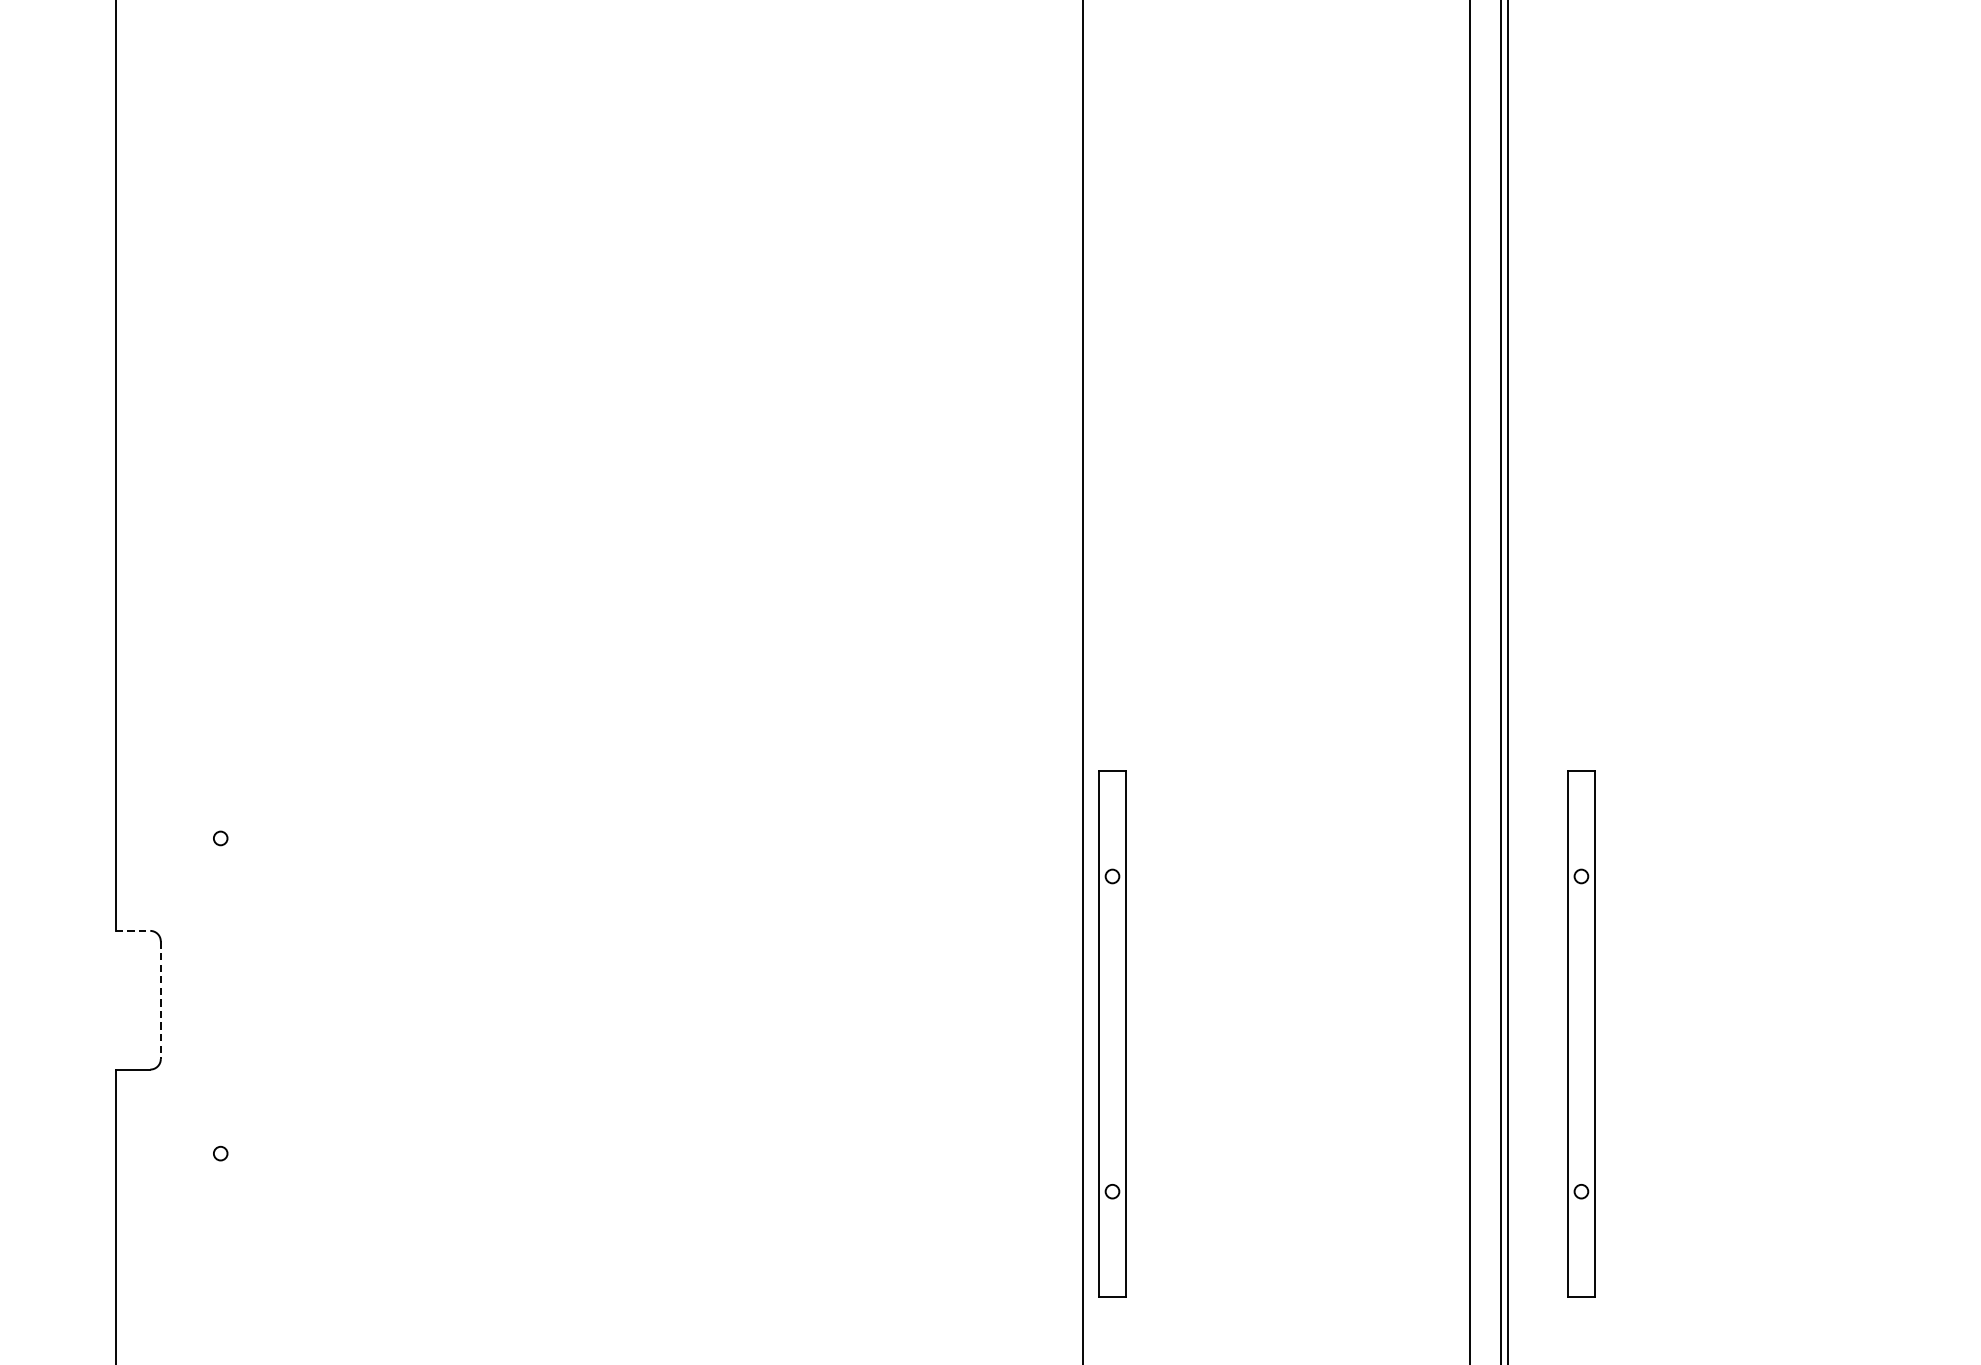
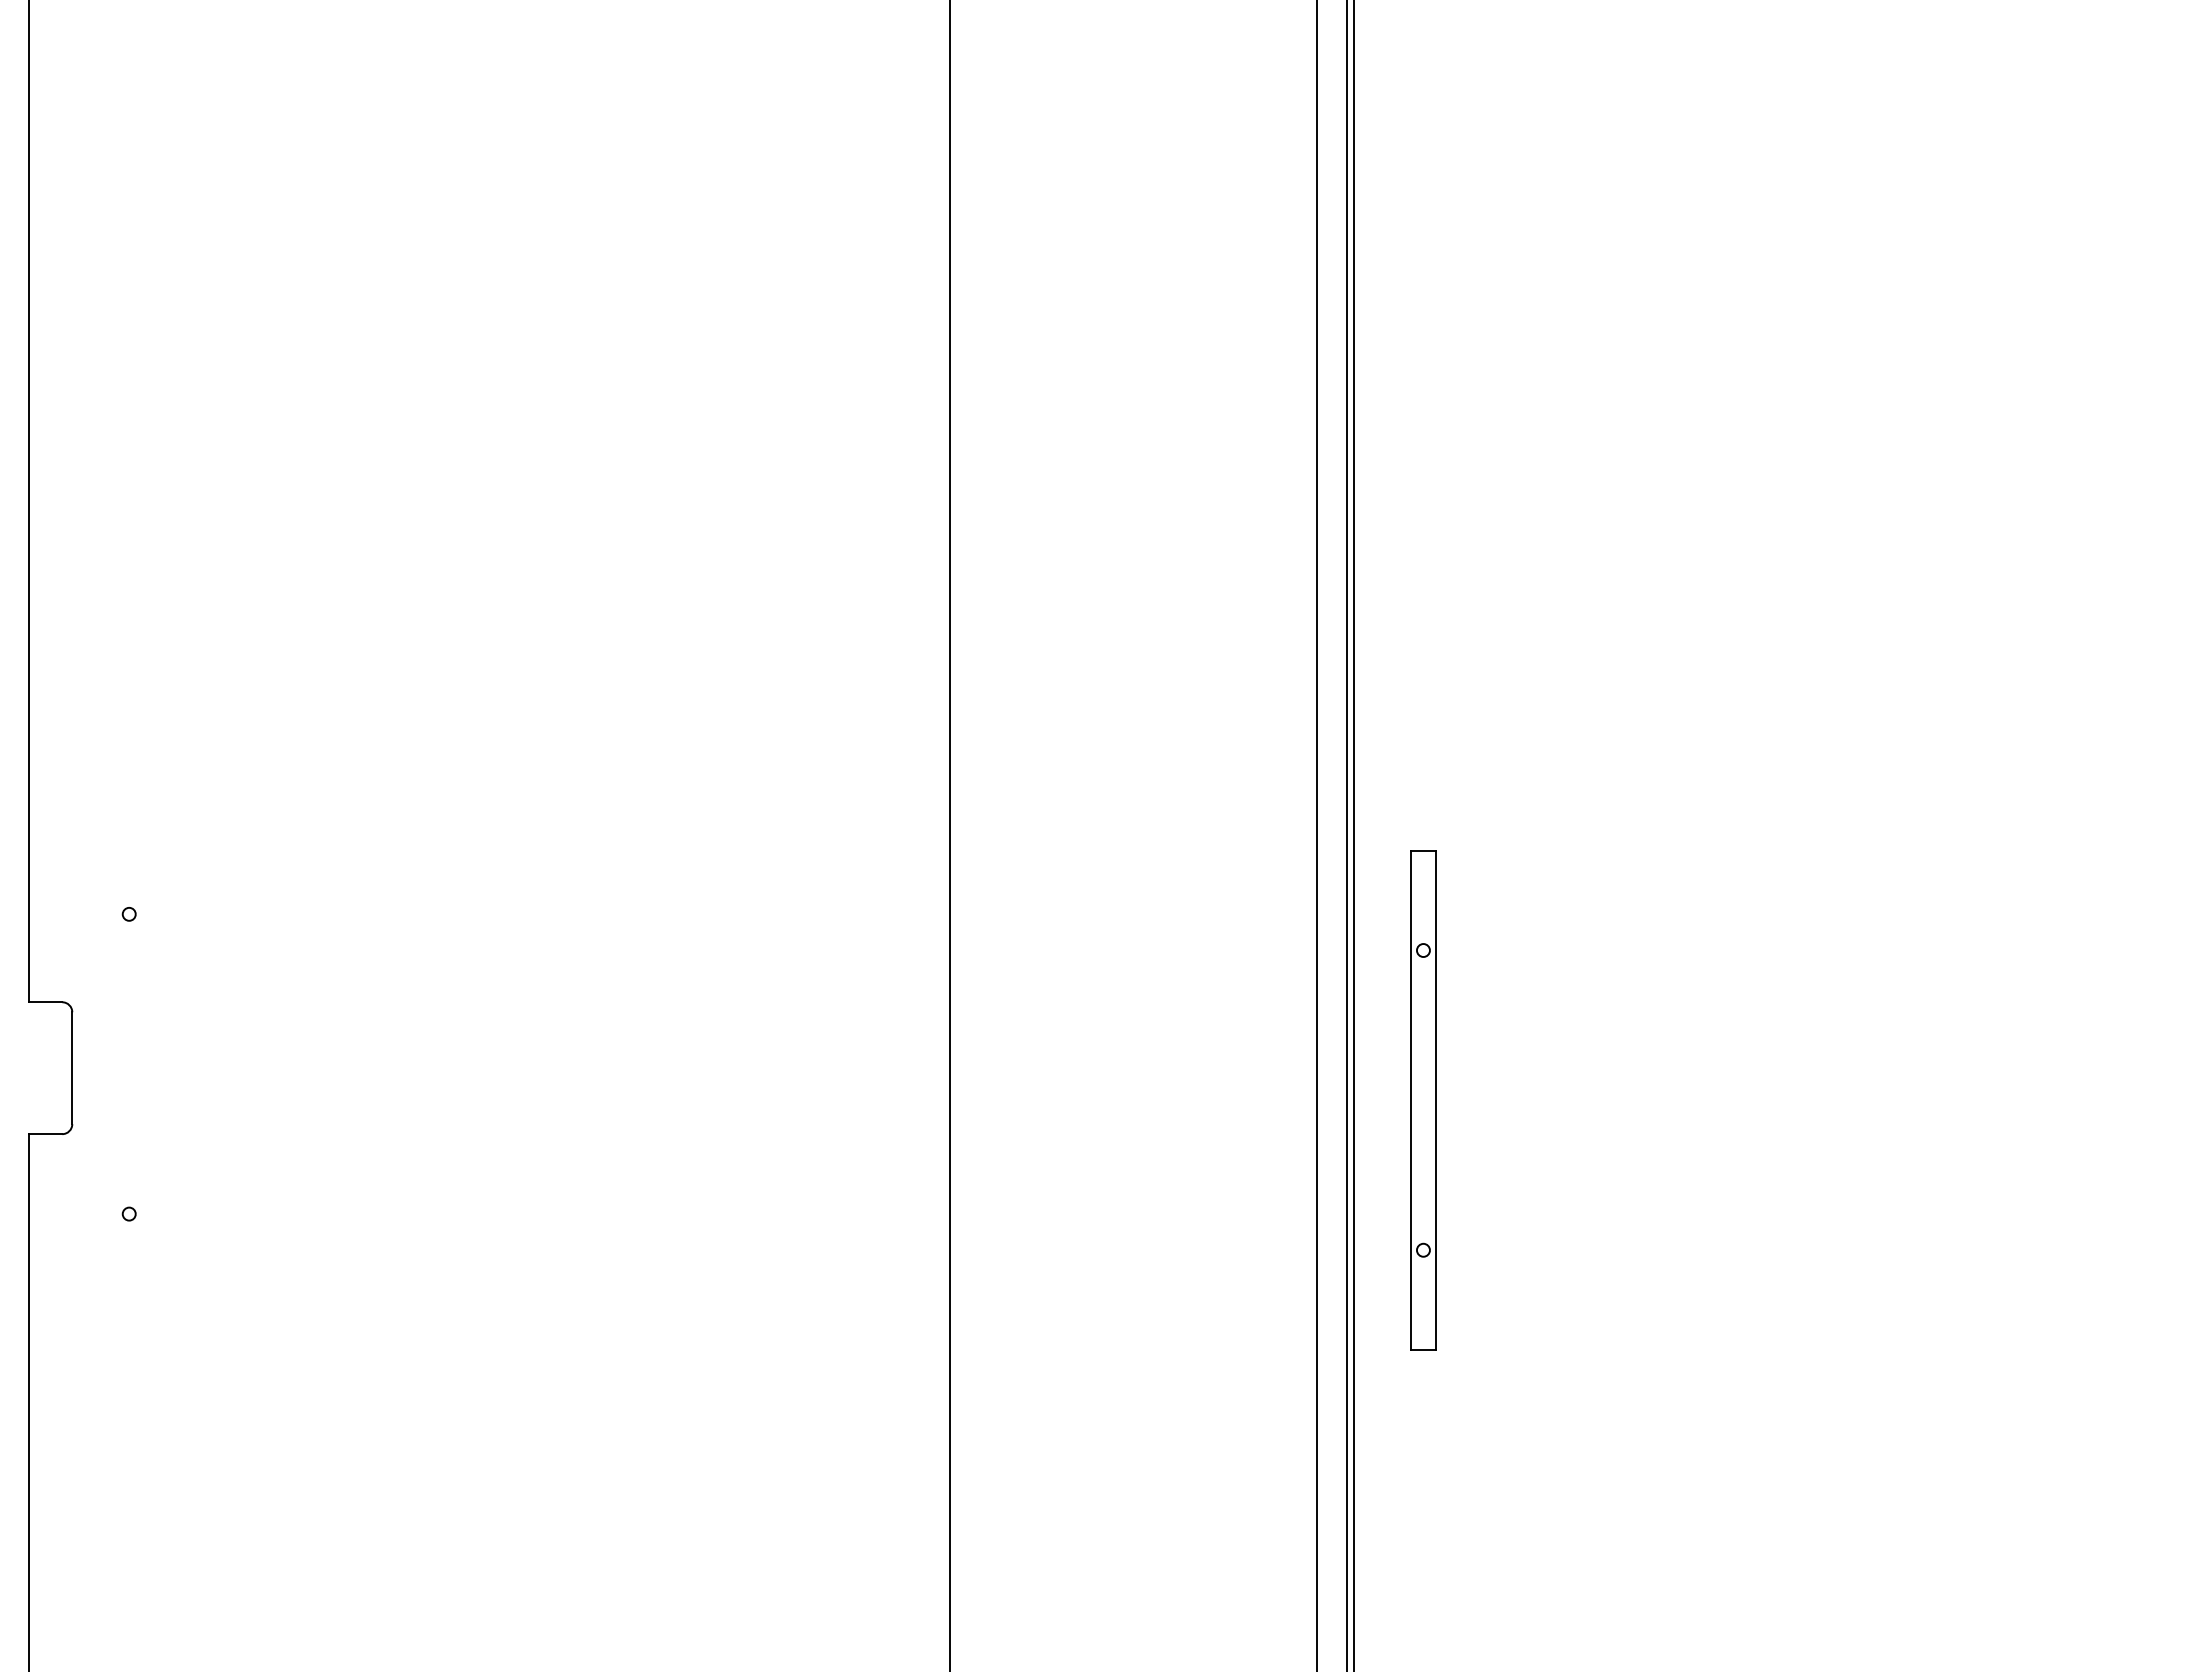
line: (133, 931) -> (46, 1002), dashed -> solid
line: (161, 1000) -> (72, 1068), dashed -> solid
part: (1112, 1034) -> (977, 1100), removed

